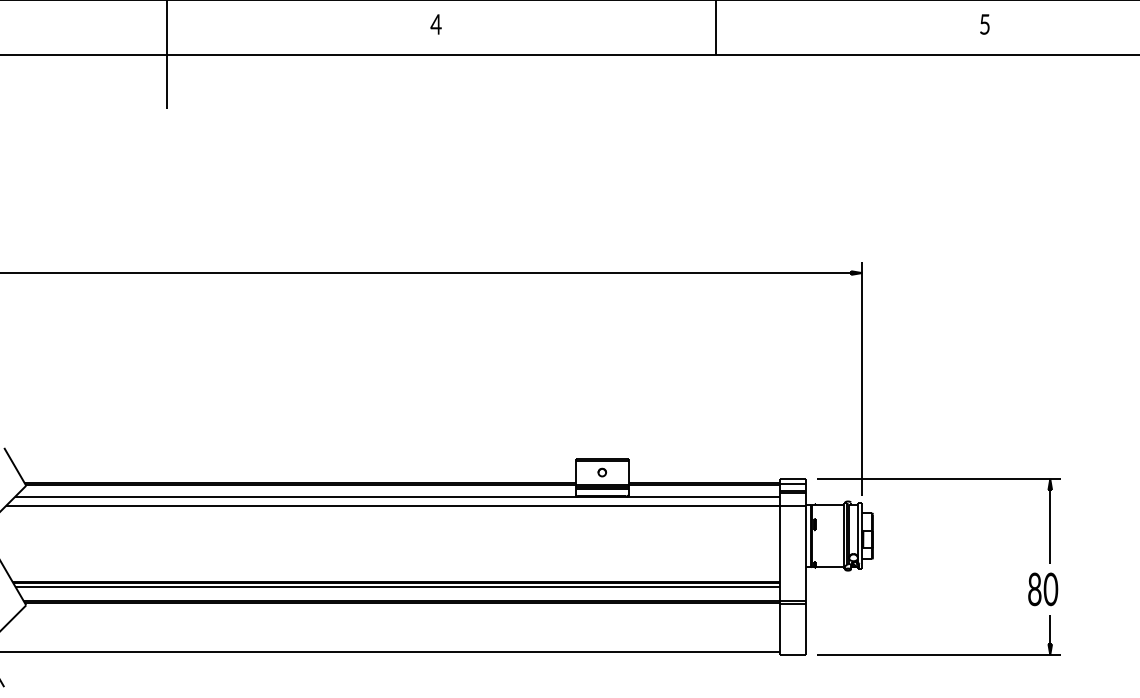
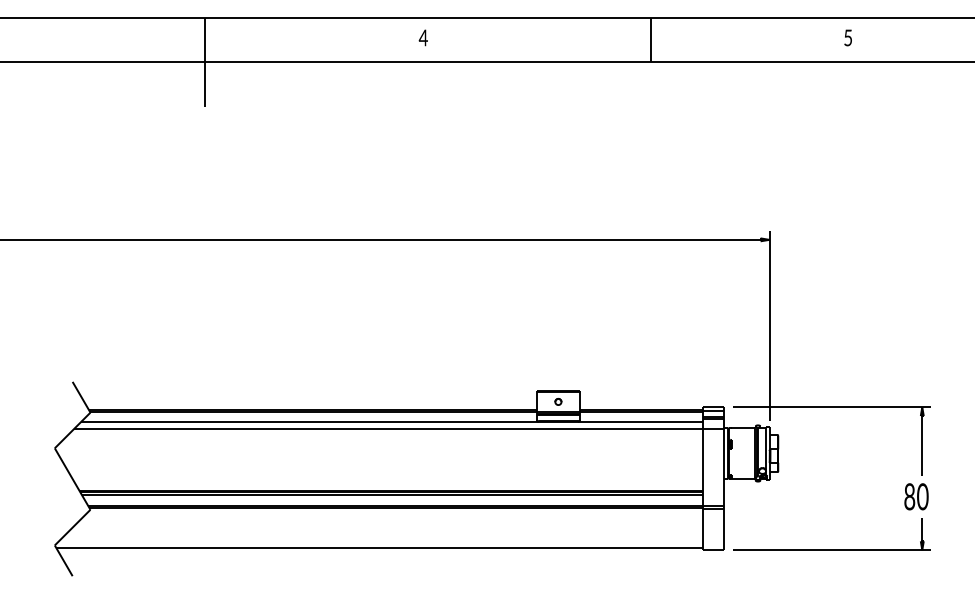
text: (984, 23) -> (847, 37), moved

